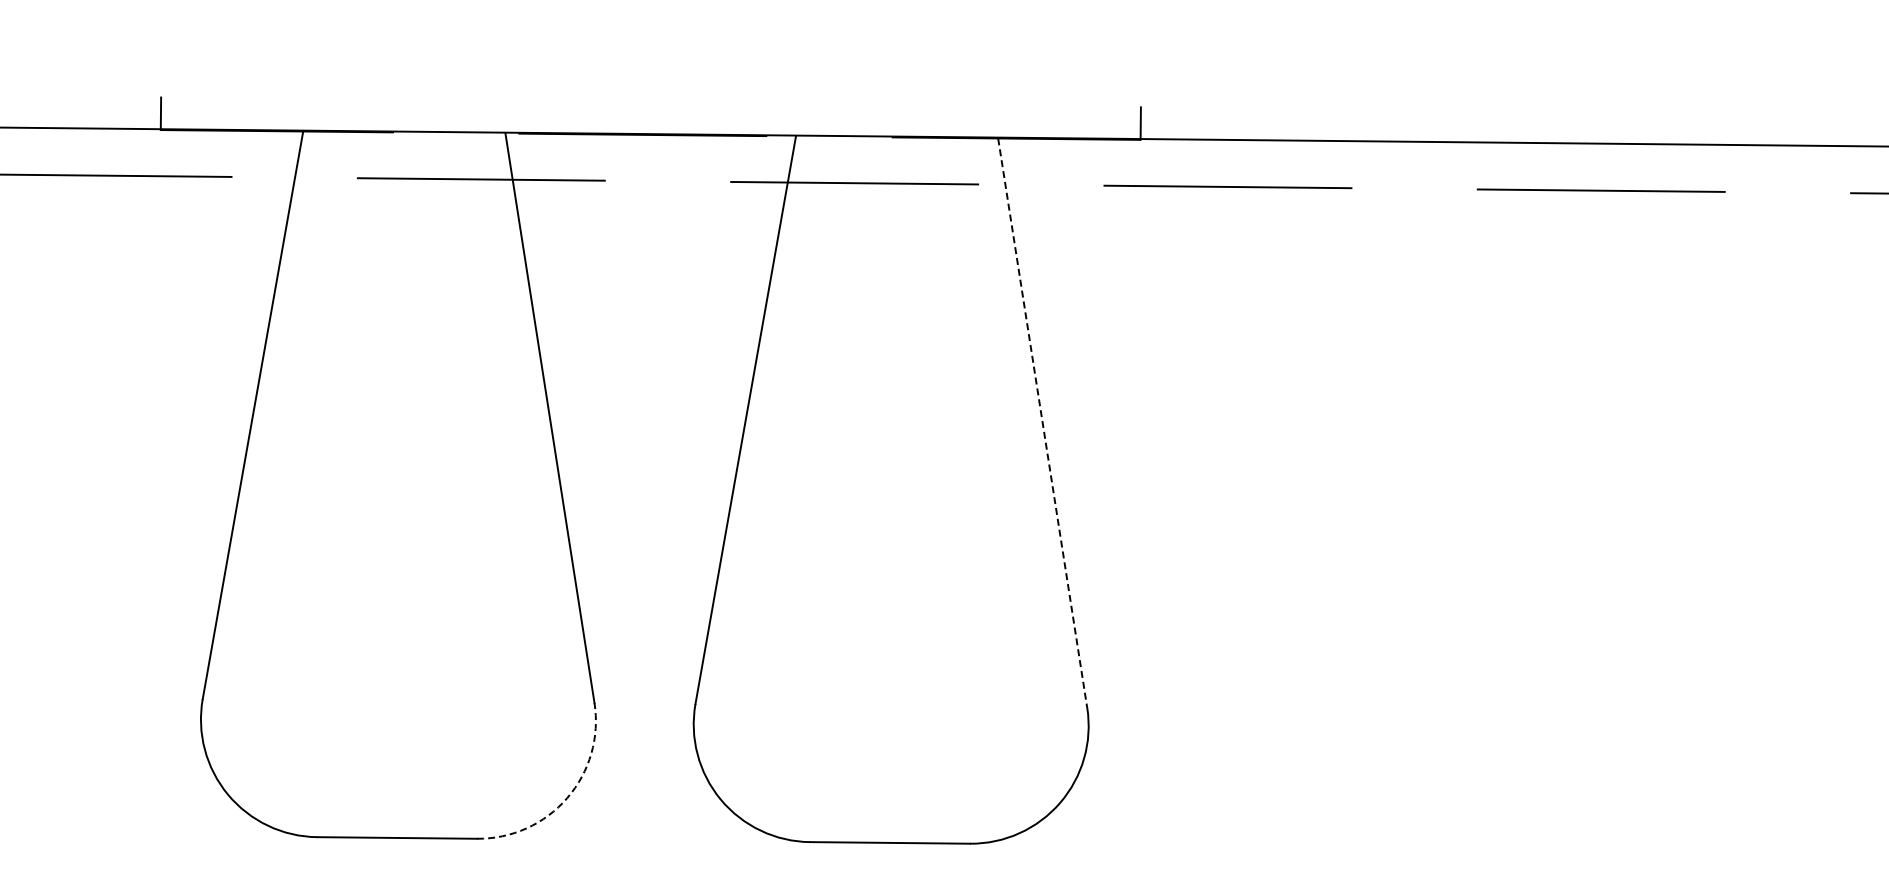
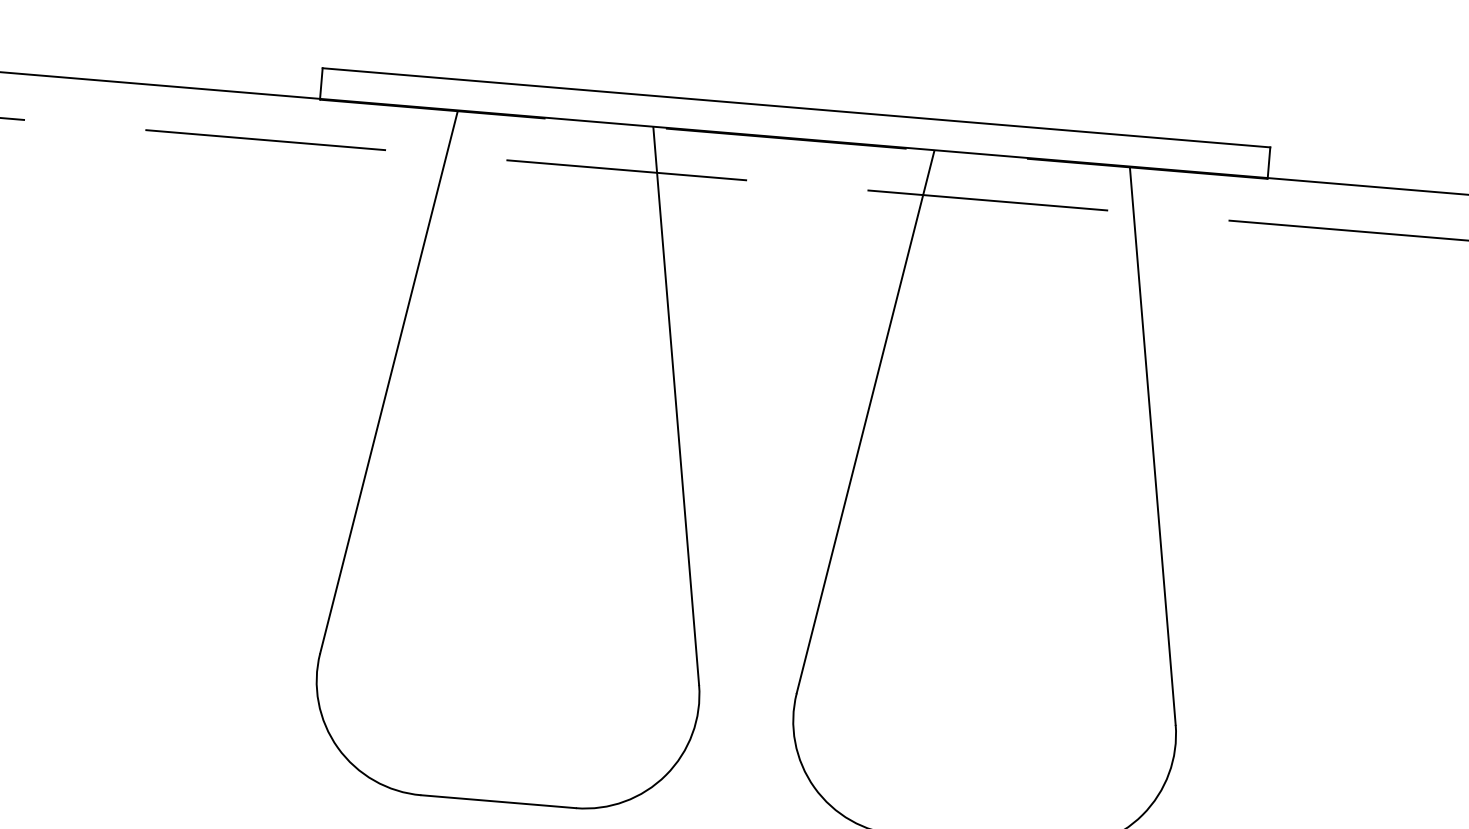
line: (650, 102) -> (795, 107), added
line: (1042, 423) -> (1152, 446), dashed -> solid
arc: (567, 798) -> (666, 775), dashed -> solid

